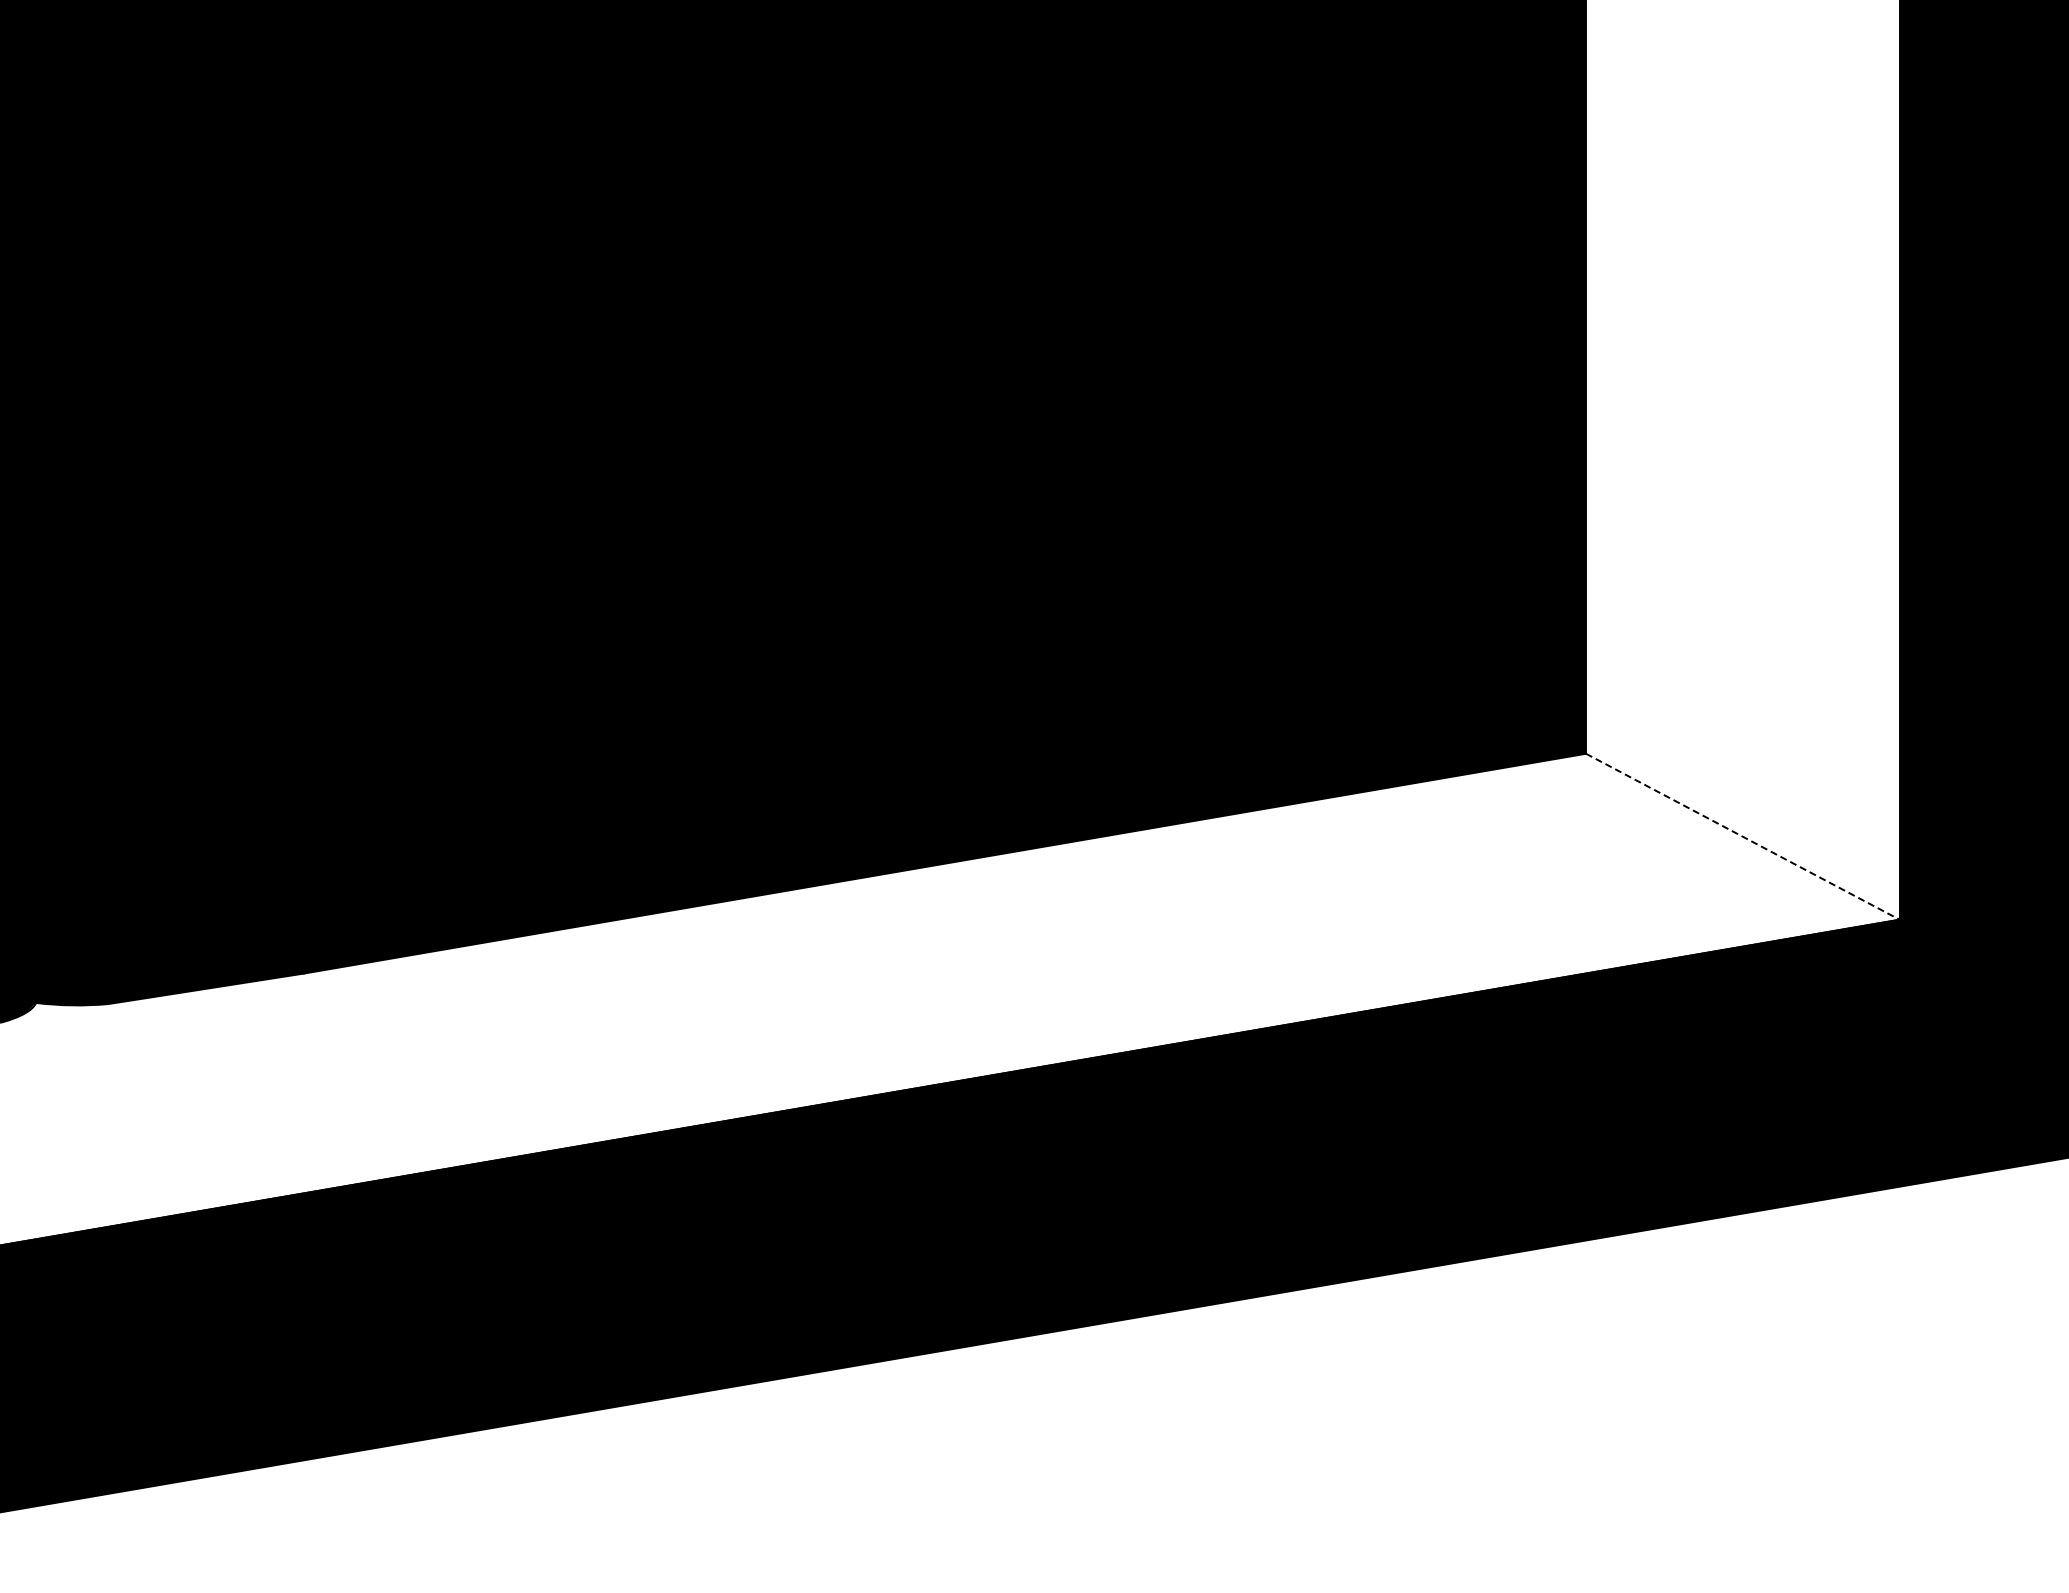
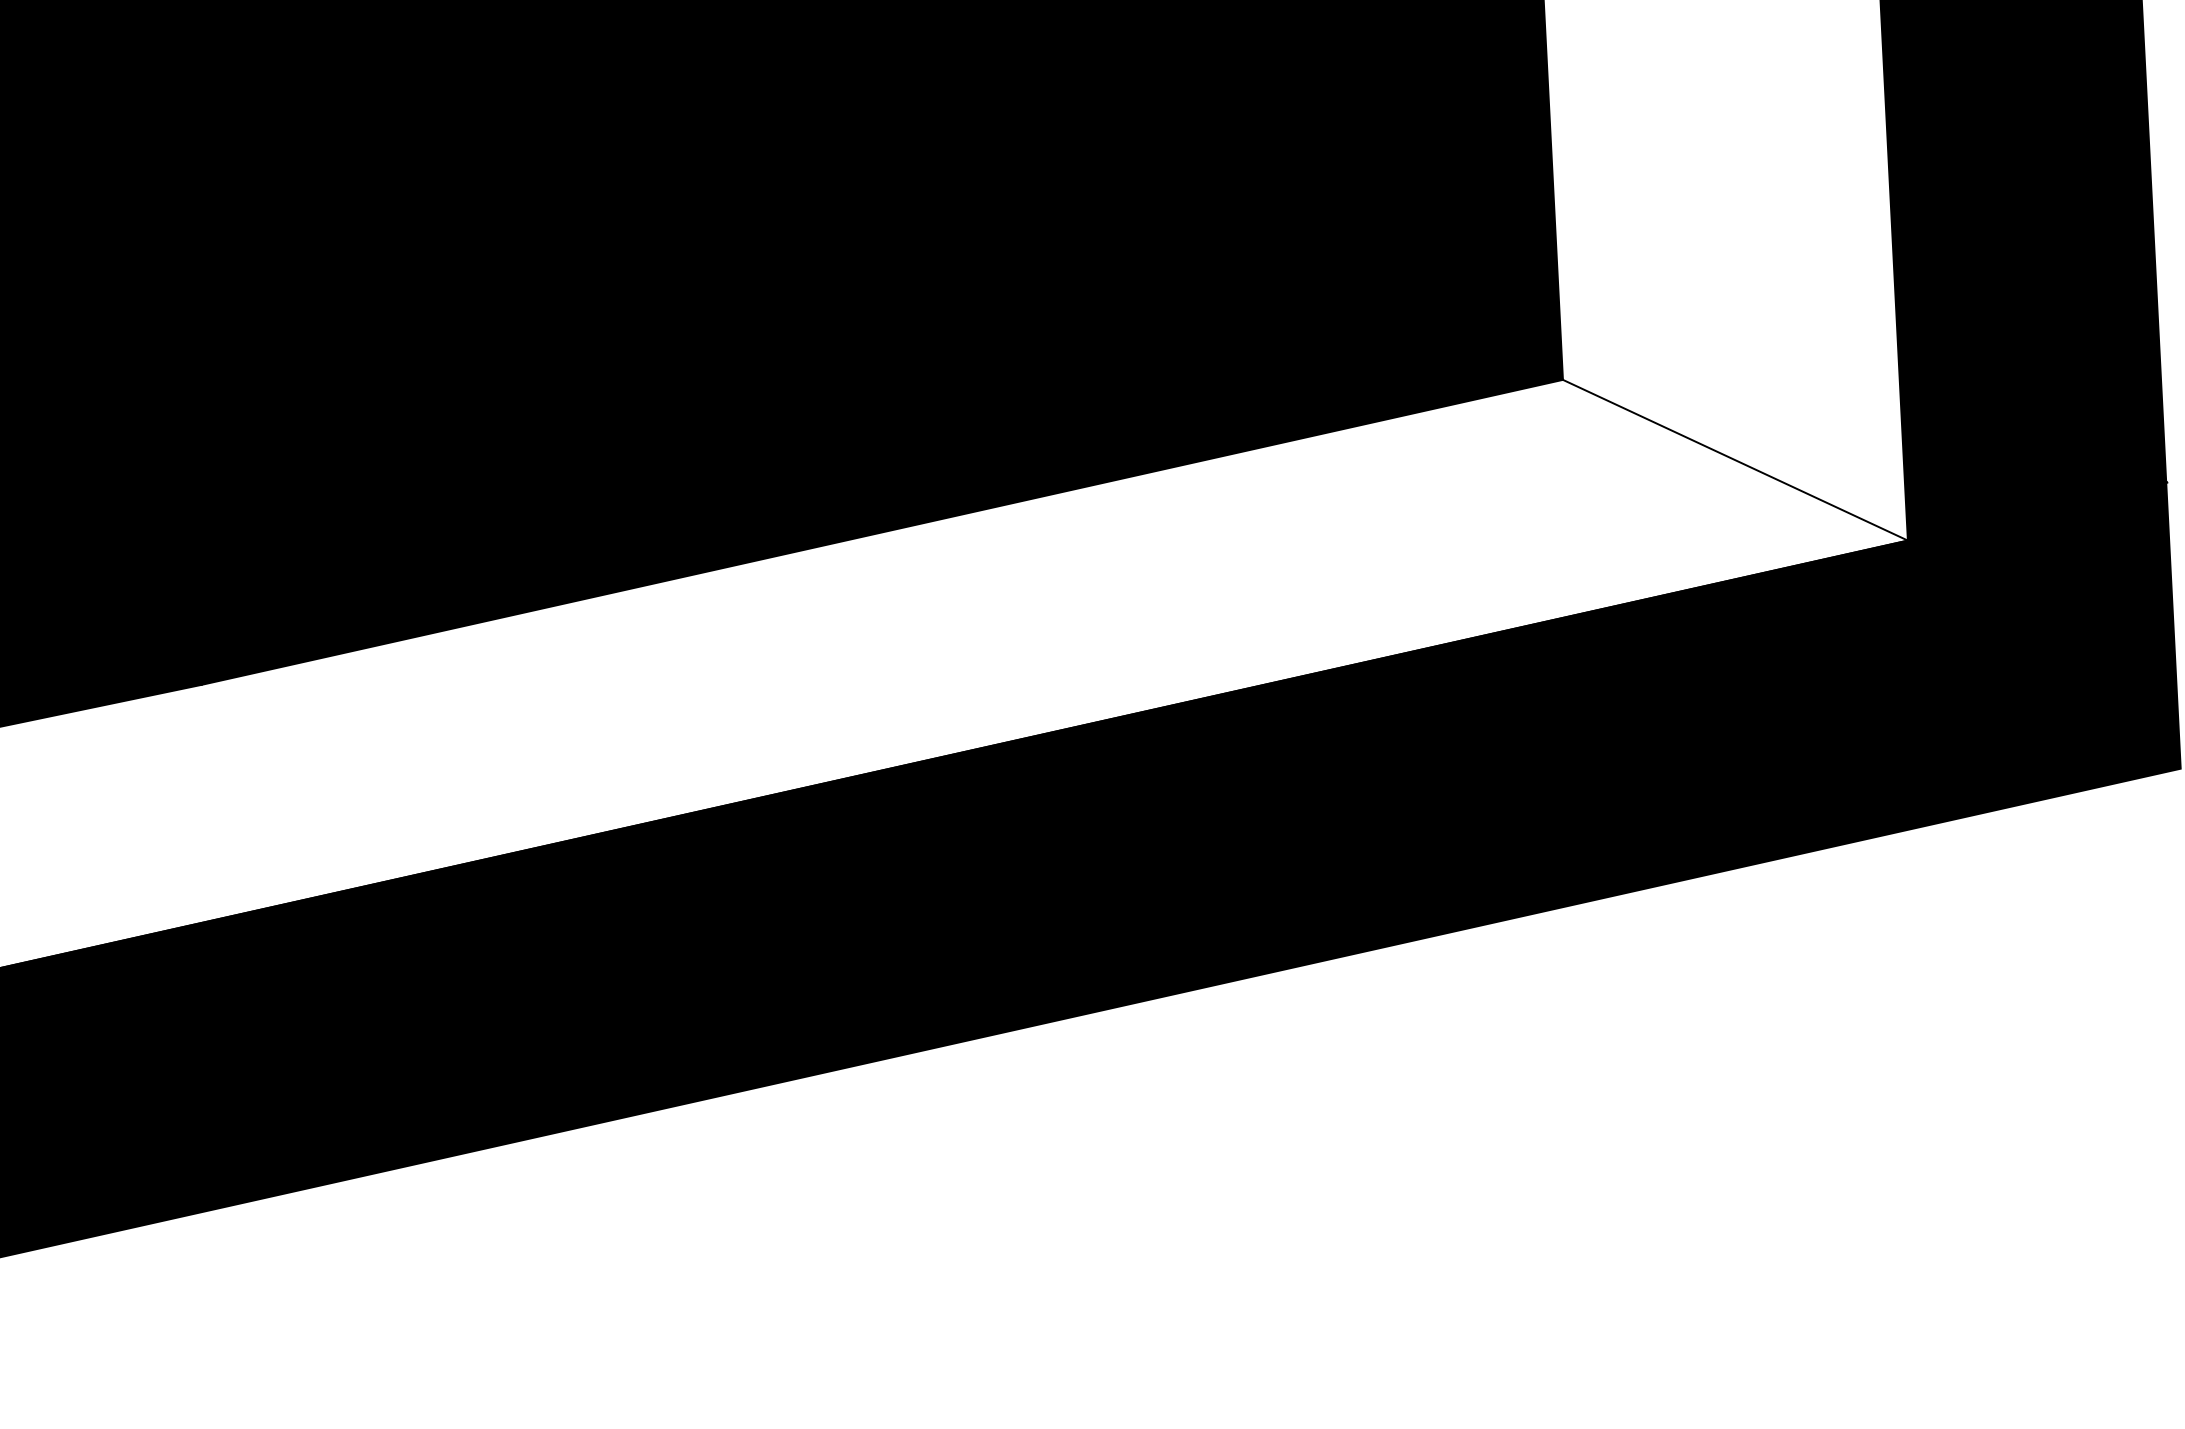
line: (1743, 836) -> (1736, 459), dashed -> solid

